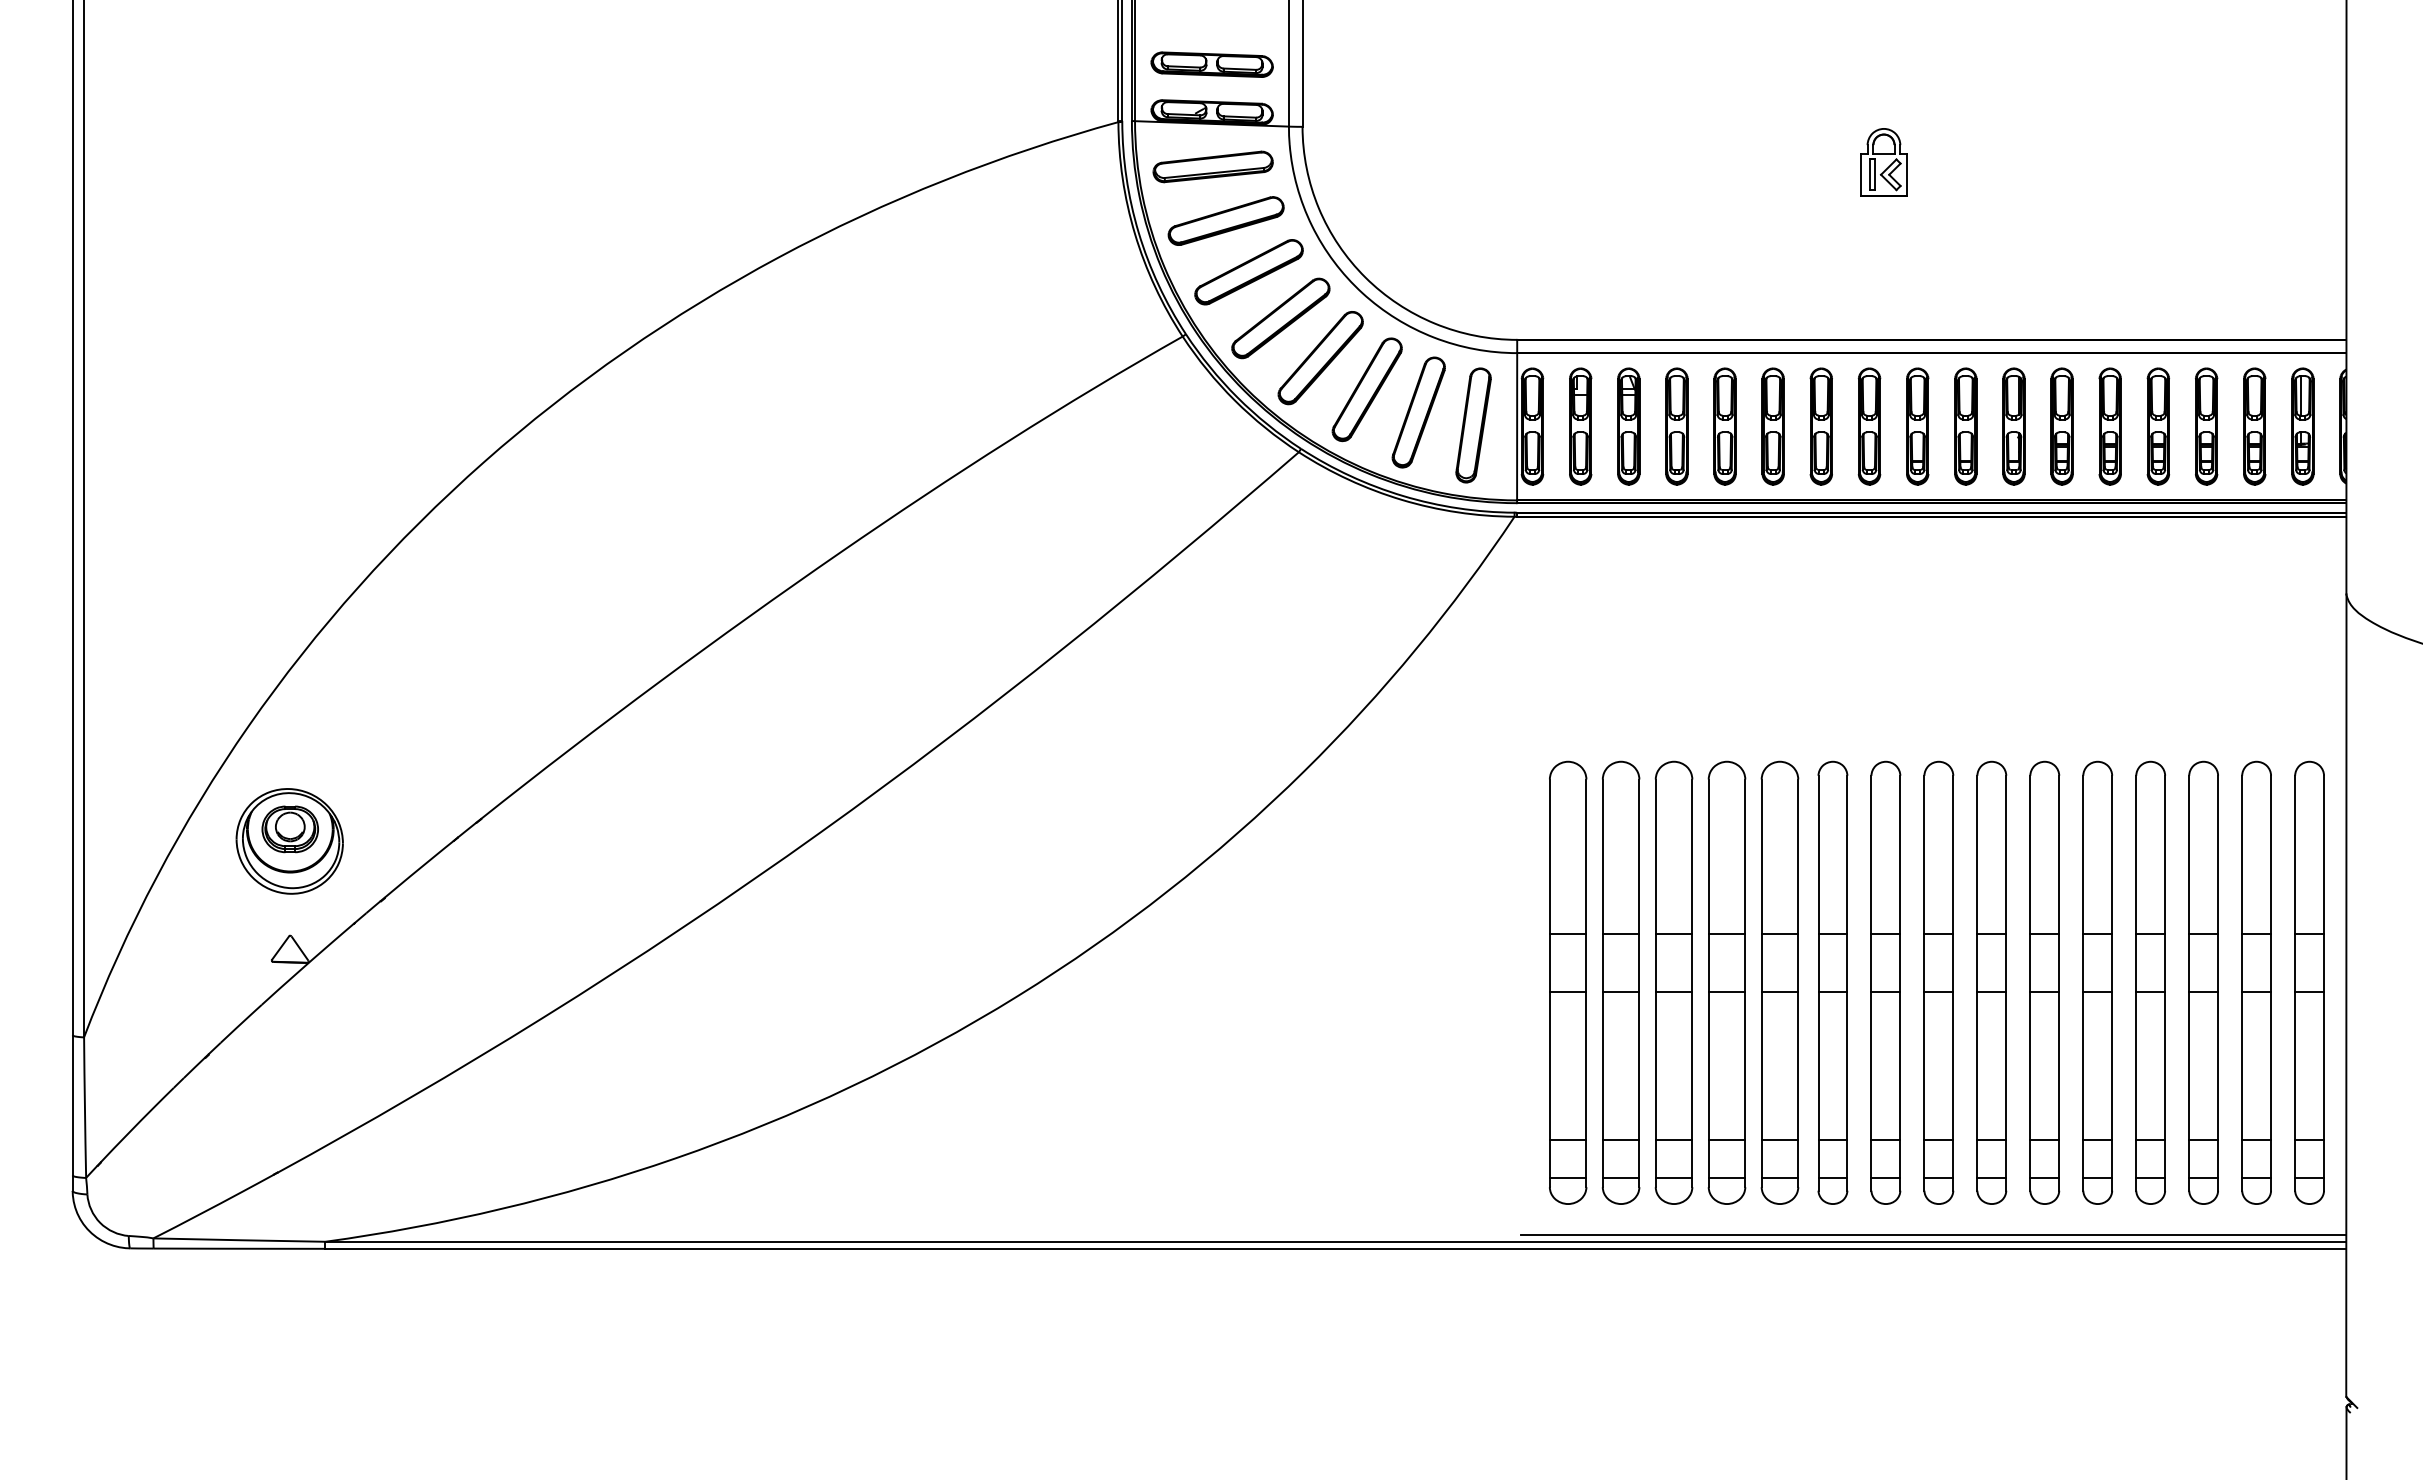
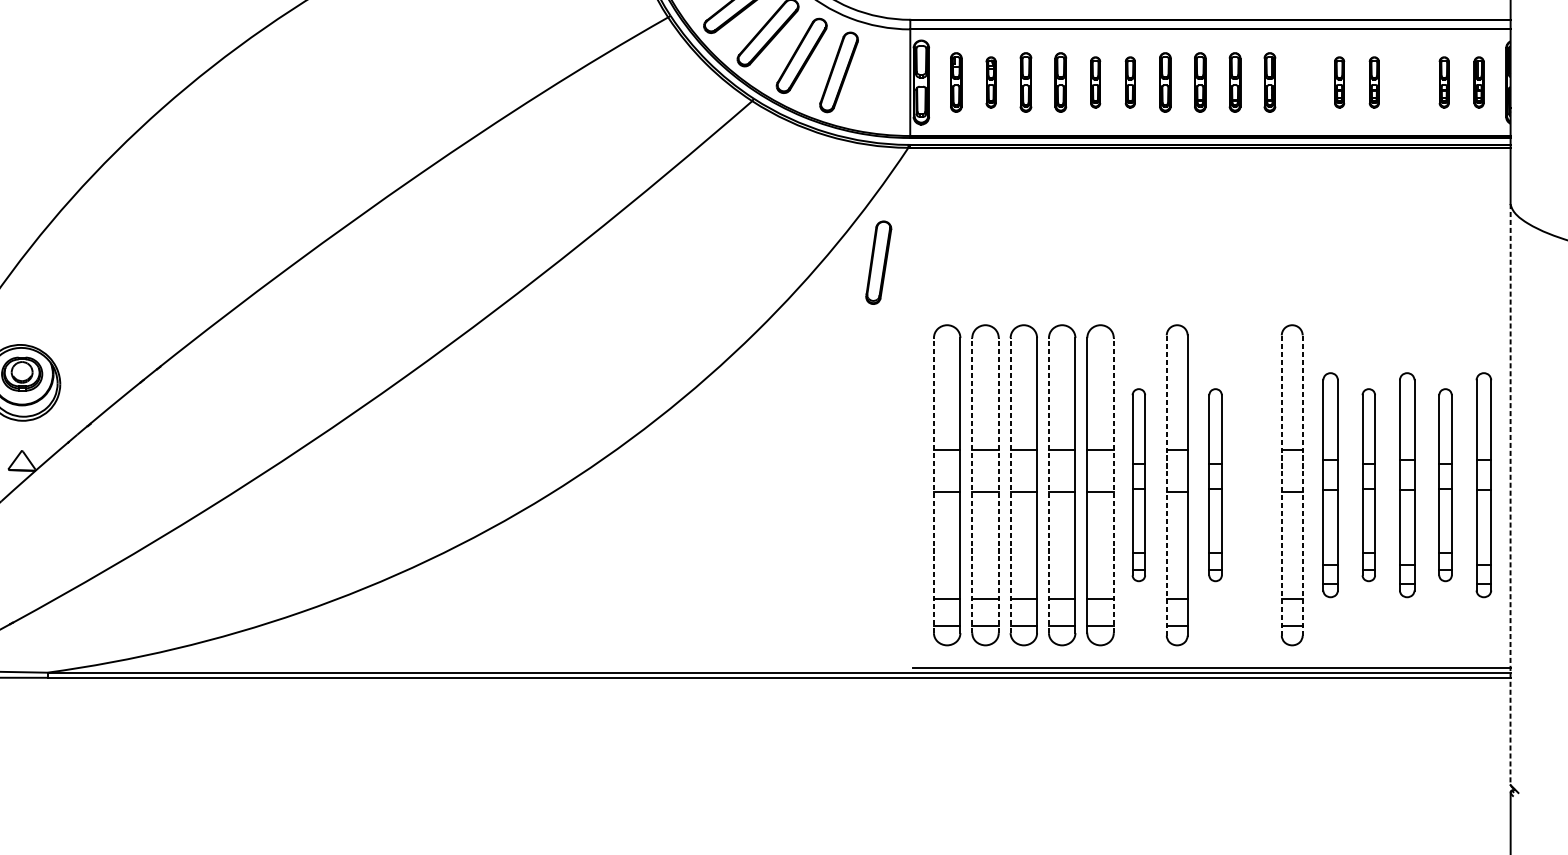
part: (1473, 425) -> (878, 262), moved
part: (1580, 426) -> (956, 82), size x0.7
part: (1628, 426) -> (990, 82), size x0.6
part: (1676, 426) -> (1025, 82), size x0.7
part: (1724, 426) -> (1060, 82), size x0.7
part: (1772, 426) -> (1095, 82), size x0.6
part: (1820, 426) -> (1129, 82), size x0.6
part: (1869, 426) -> (1165, 82), size x0.7
part: (1917, 426) -> (1200, 82), size x0.7
part: (1965, 426) -> (1234, 82), size x0.7
part: (2013, 426) -> (1269, 82), size x0.7
part: (2061, 426) -> (1304, 82), removed
part: (2109, 426) -> (1339, 82), size x0.6
part: (2157, 426) -> (1373, 82), size x0.6
part: (2206, 426) -> (1409, 82), removed
part: (2254, 426) -> (1444, 82), size x0.6
part: (2302, 426) -> (1478, 82), size x0.6
part: (1832, 982) -> (1138, 485), size x0.6
line: (1871, 982) -> (1166, 485), solid -> dashed
part: (1938, 982) -> (1215, 485), size x0.6
part: (1991, 982) -> (1253, 485), removed
line: (2030, 982) -> (1281, 485), solid -> dashed
line: (2059, 982) -> (1302, 485), solid -> dashed
part: (2097, 982) -> (1330, 485), size x0.7
part: (2150, 982) -> (1368, 485), size x0.6
part: (2203, 982) -> (1407, 485), size x0.7
part: (2256, 982) -> (1445, 485), size x0.6
part: (2309, 982) -> (1483, 485), size x0.7
line: (1549, 983) -> (933, 485), solid -> dashed
line: (1602, 983) -> (972, 485), solid -> dashed
line: (1639, 983) -> (998, 485), solid -> dashed
line: (1655, 983) -> (1010, 485), solid -> dashed
line: (1708, 983) -> (1048, 485), solid -> dashed
line: (1798, 983) -> (1113, 485), solid -> dashed
line: (2346, 995) -> (1510, 494), solid -> dashed

